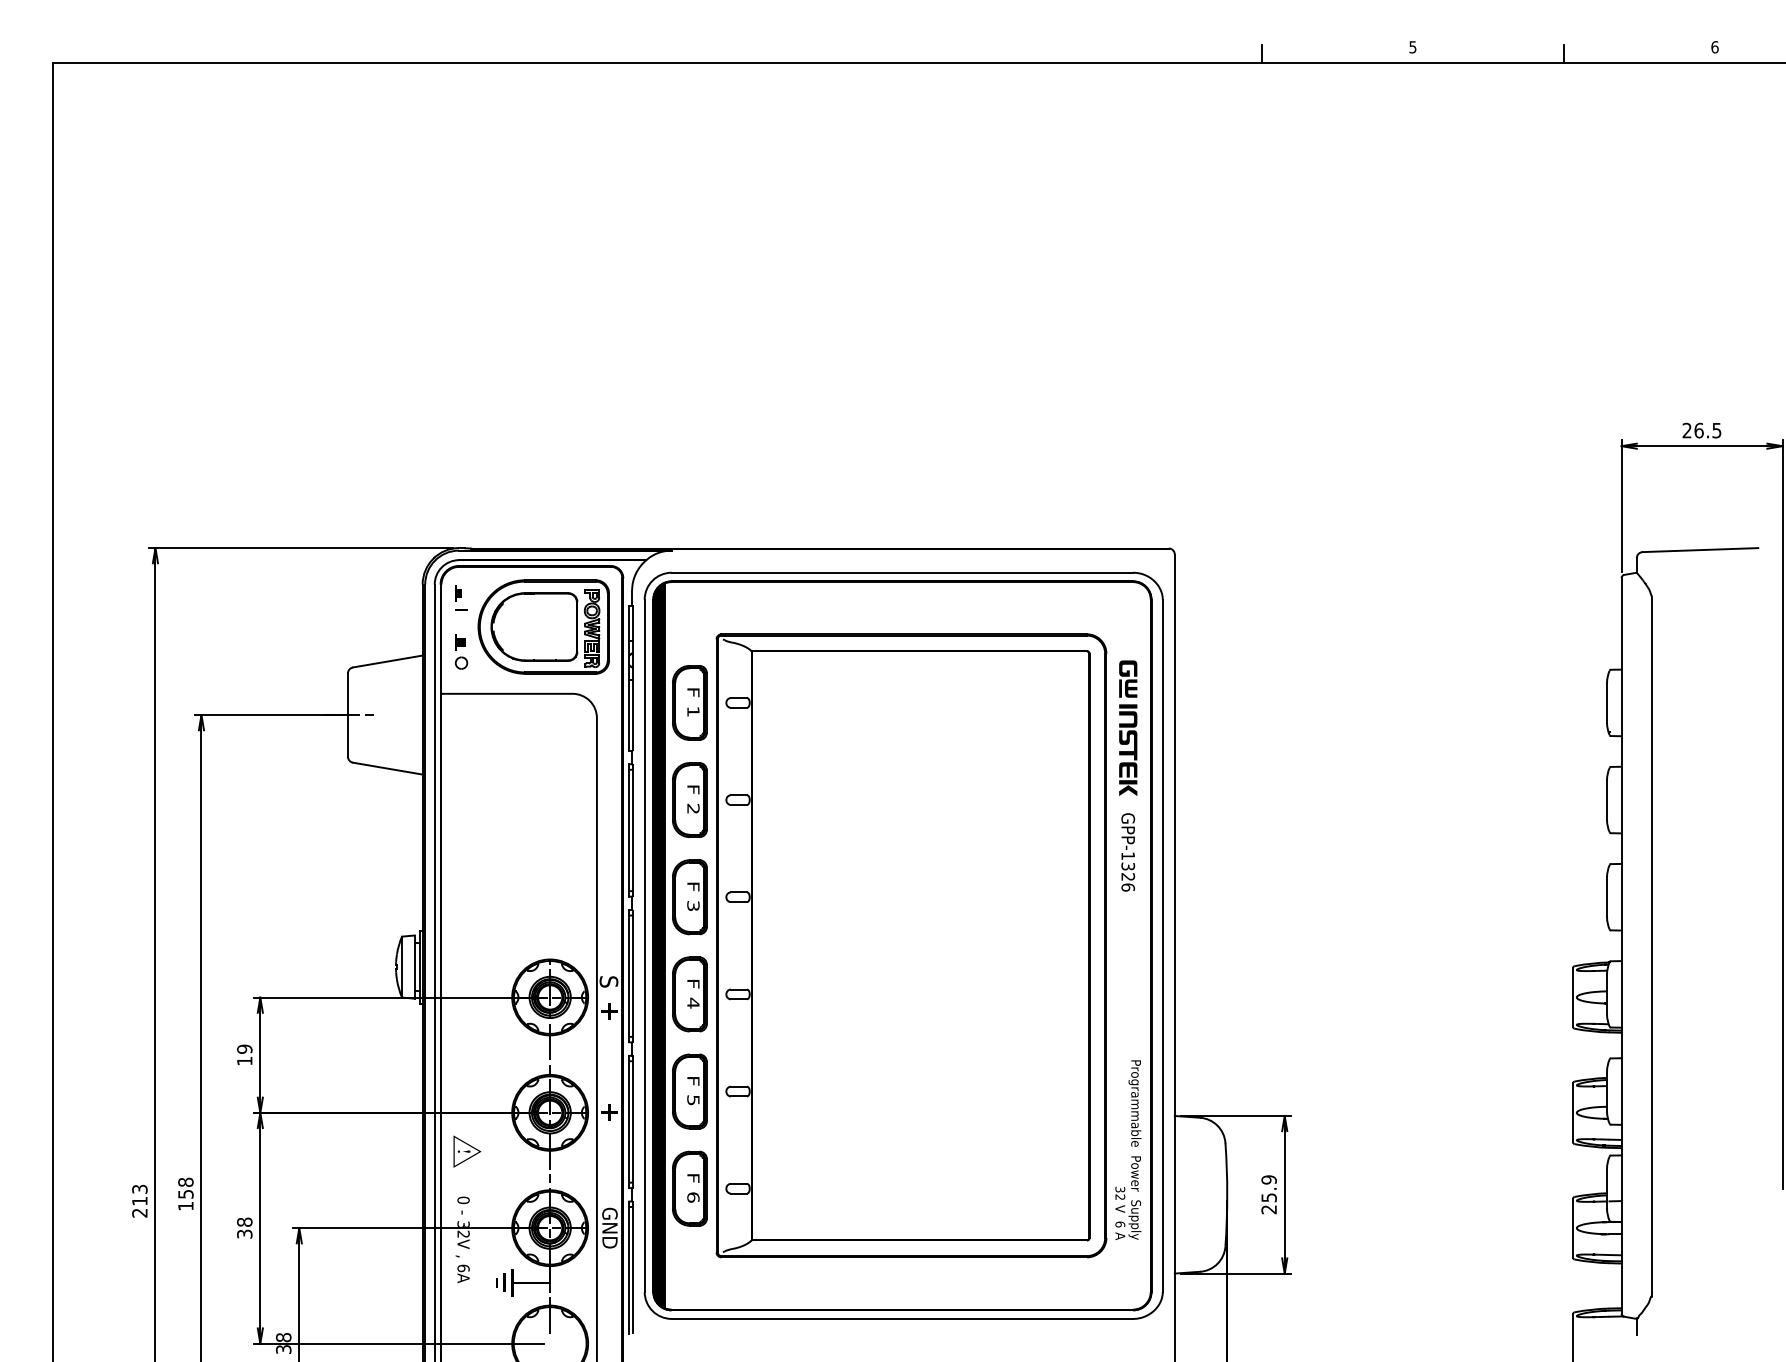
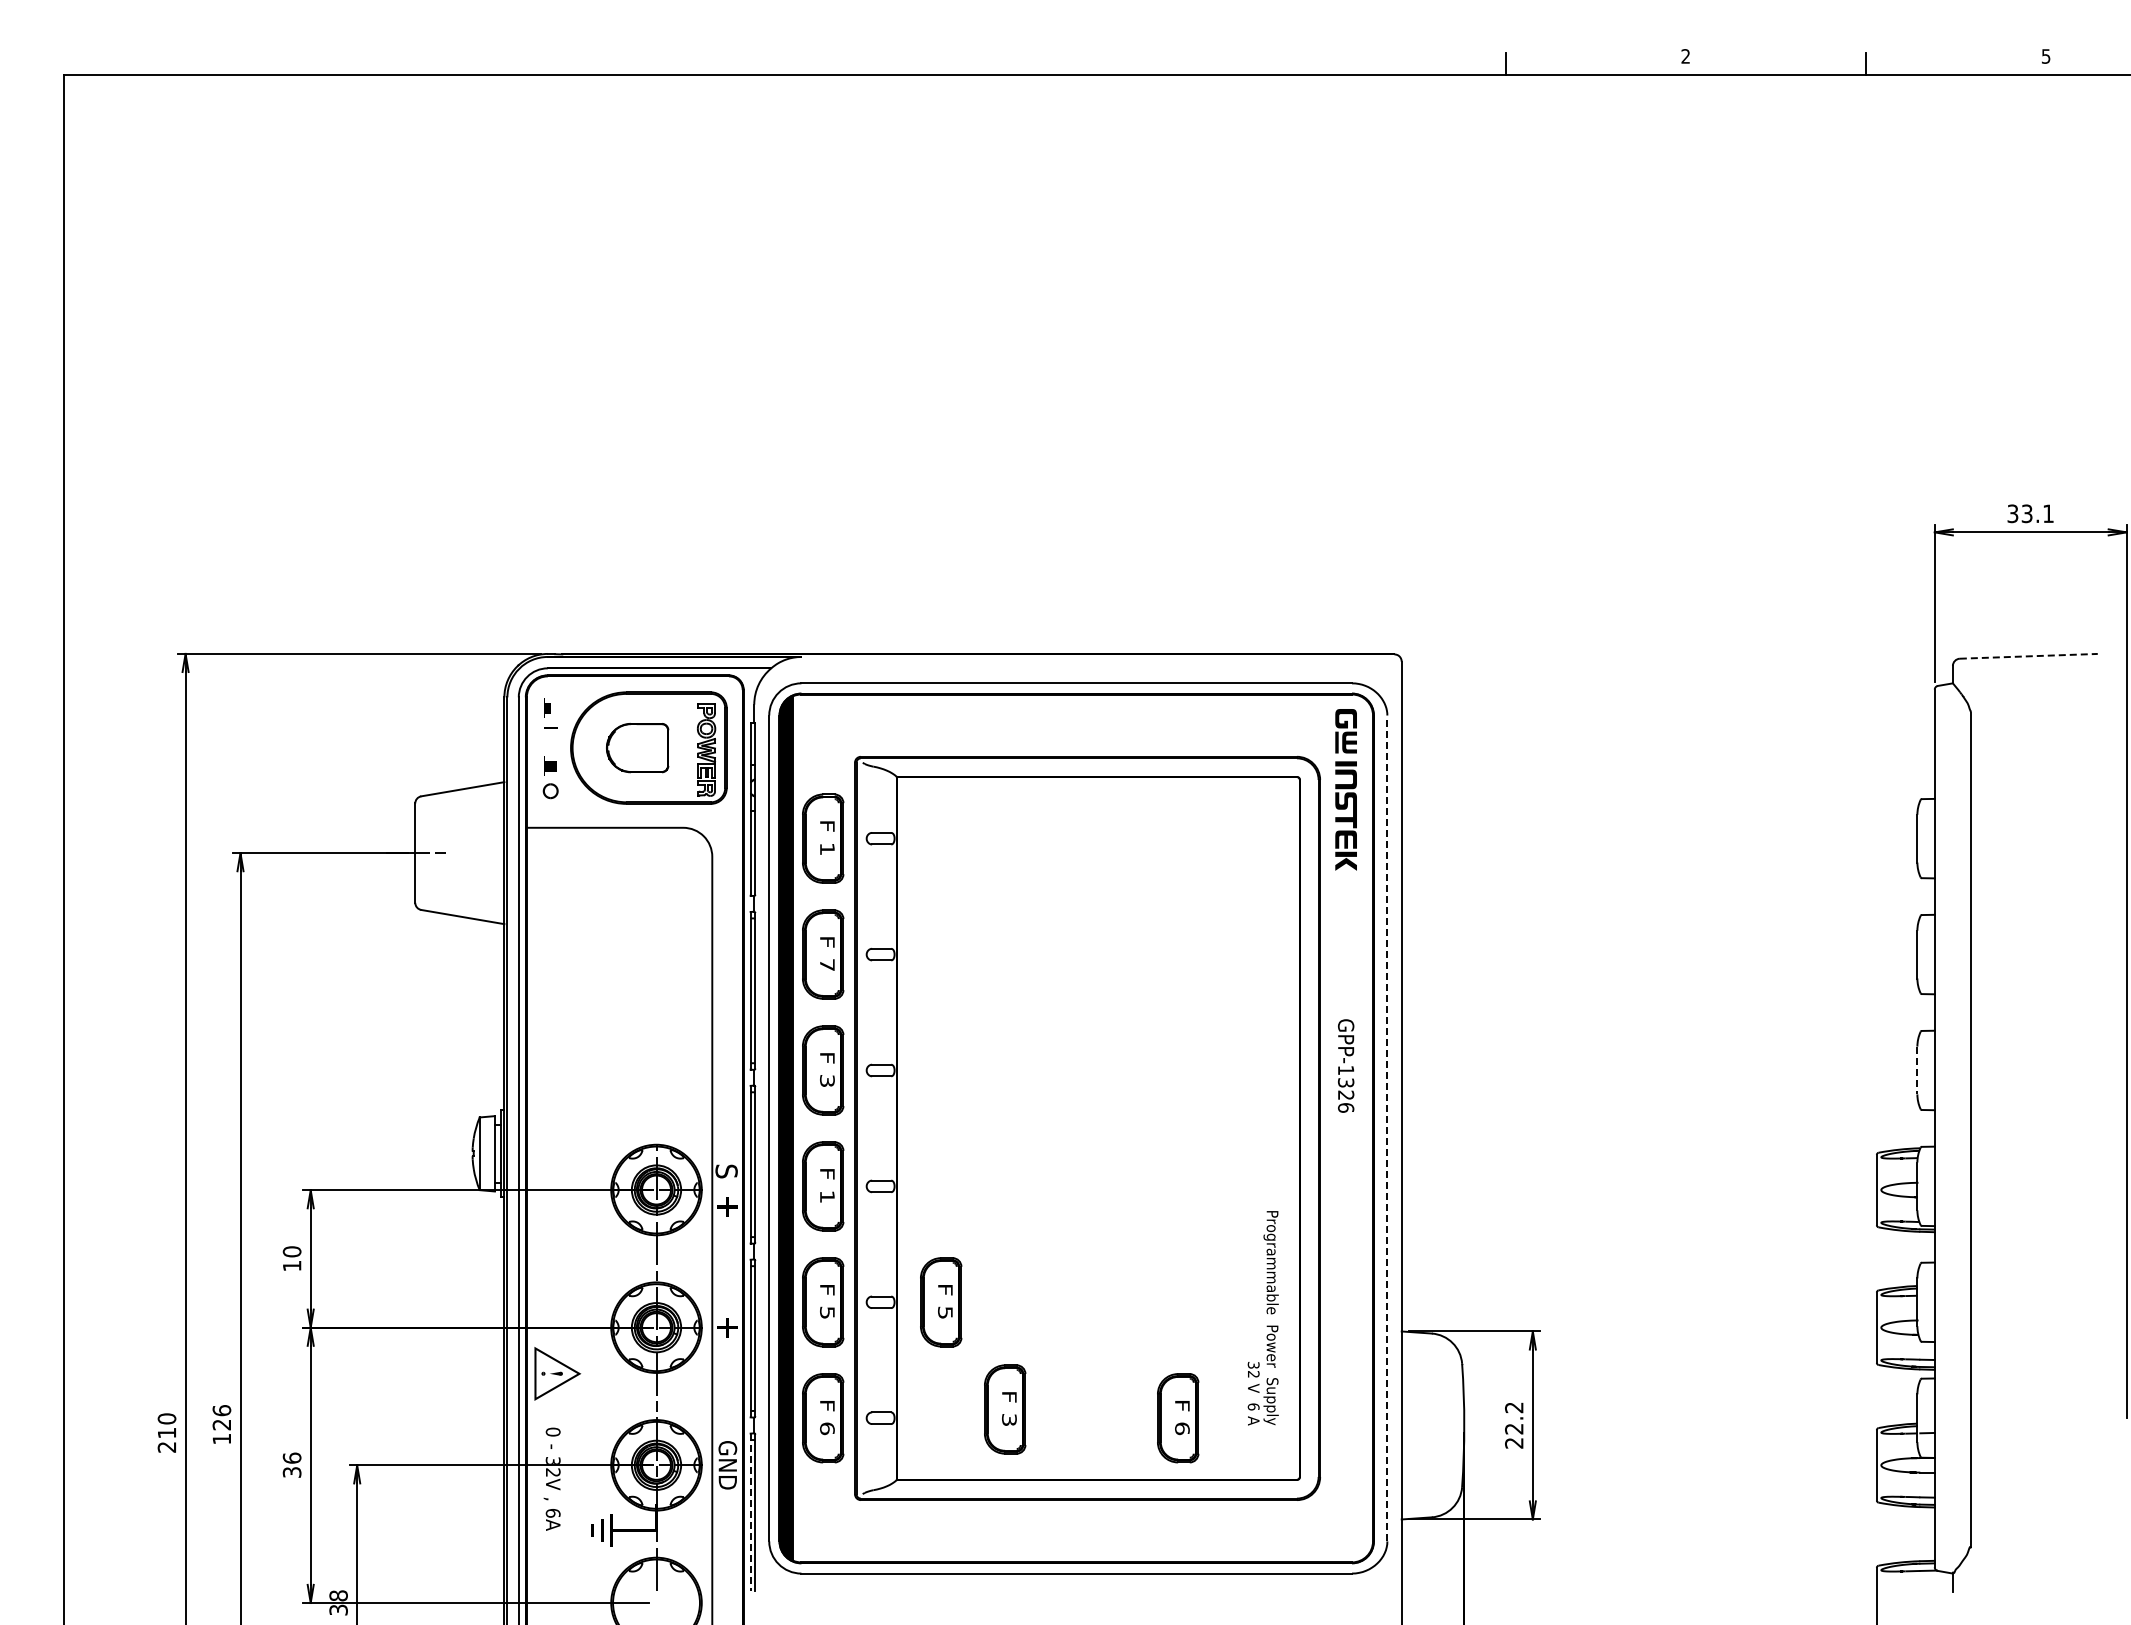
text: (1412, 47) -> (1685, 56), 5 -> 2
text: (1714, 47) -> (2045, 56), 6 -> 5
text: (1701, 430) -> (2030, 513), 26.5 -> 33.1
line: (1701, 550) -> (2029, 656), solid -> dashed
part: (534, 626) -> (637, 747), size x0.6
part: (1127, 727) -> (1345, 789), moved
text: (693, 808) -> (827, 964), 2 -> 7
text: (1128, 851) -> (1346, 1065), moved
line: (1607, 897) -> (1917, 1070), solid -> dashed
line: (1162, 945) -> (1387, 1128), solid -> dashed
text: (693, 1002) -> (827, 1196), 4 -> 1
text: (245, 1048) -> (292, 1251), 19 -> 10
part: (789, 1091) -> (941, 1302), added
text: (1127, 1150) -> (1262, 1318), moved
part: (467, 1152) -> (557, 1374), size x1.4
part: (842, 1181) -> (1005, 1409), added
text: (139, 1188) -> (166, 1418), 213 -> 210
text: (185, 1188) -> (221, 1417), 158 -> 126
part: (987, 1188) -> (1178, 1418), added
text: (1269, 1188) -> (1514, 1418), 25.9 -> 22.2
text: (244, 1221) -> (291, 1457), 38 -> 36
line: (628, 1267) -> (750, 1512), solid -> dashed

